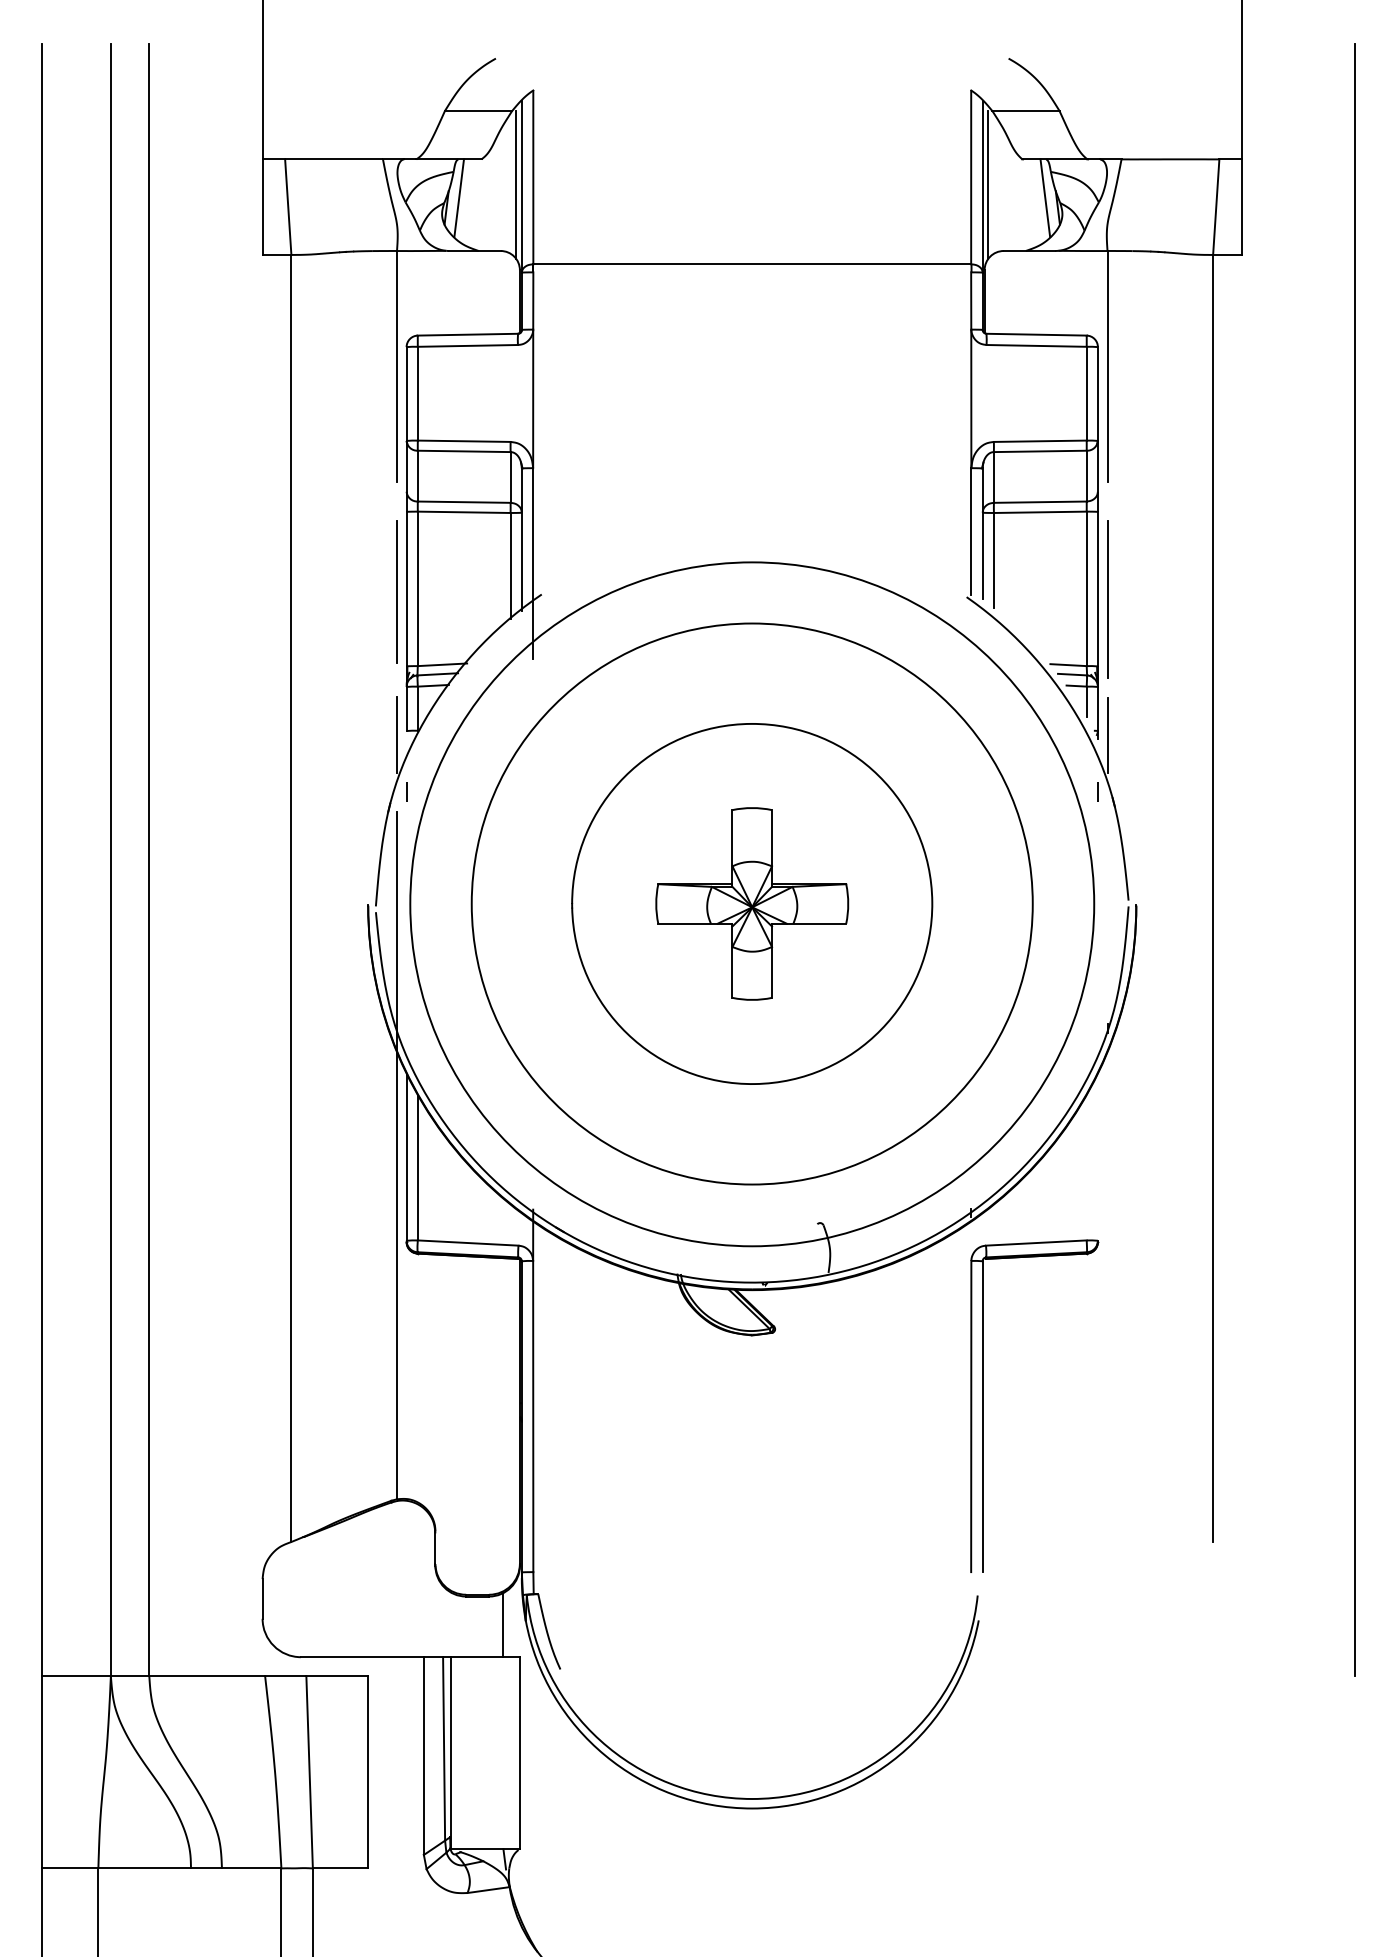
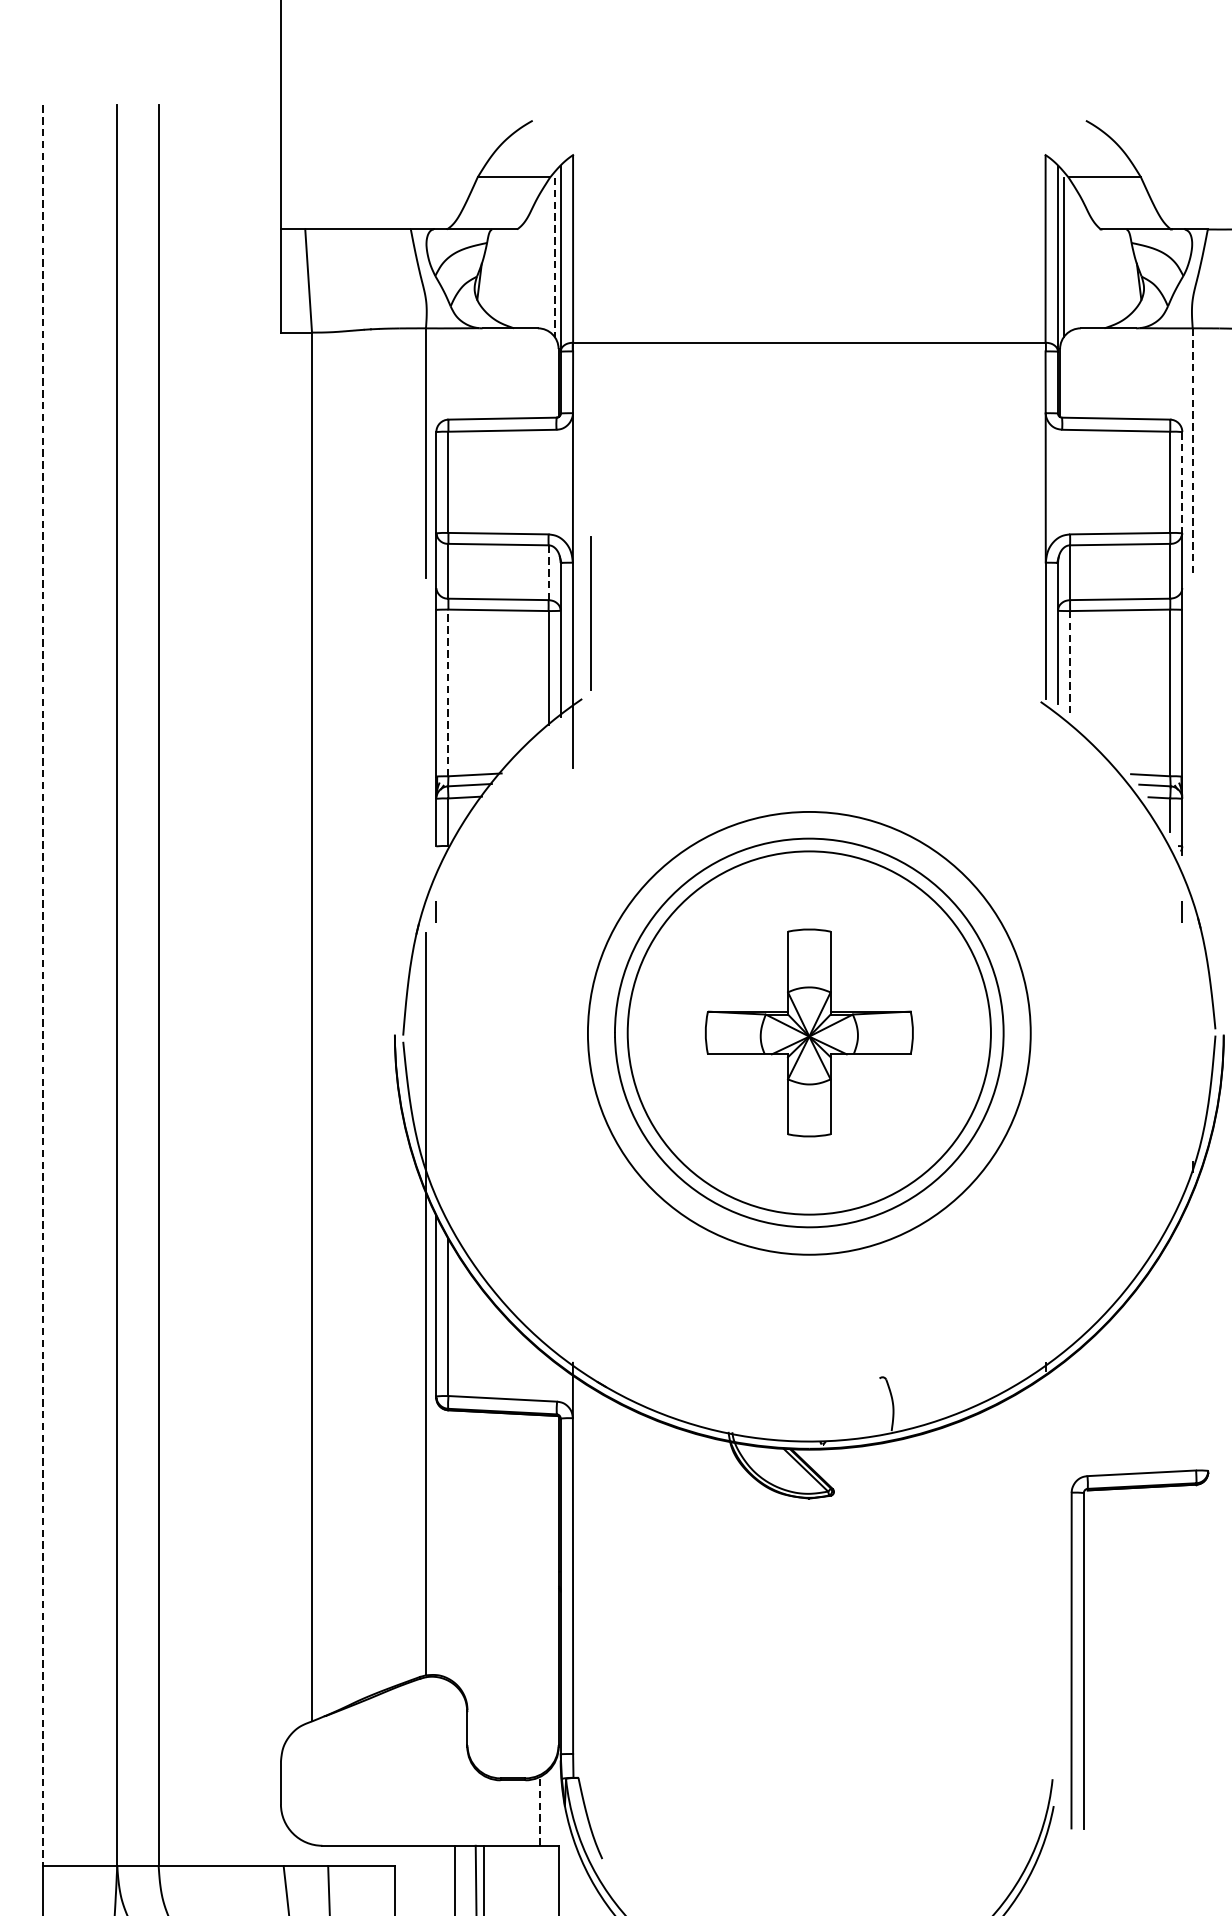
line: (516, 185) -> (554, 257), solid -> dashed
line: (458, 198) -> (492, 271), removed
line: (1045, 198) -> (1125, 271), removed
line: (1107, 366) -> (1192, 452), solid -> dashed
line: (1097, 394) -> (1181, 483), solid -> dashed
line: (510, 477) -> (548, 572), solid -> dashed
line: (993, 559) -> (1069, 661), solid -> dashed
line: (417, 588) -> (448, 692), solid -> dashed
line: (396, 591) -> (590, 612), moved
line: (1107, 599) -> (1192, 704), removed
line: (397, 734) -> (426, 850), removed
line: (1107, 735) -> (1192, 851), removed
line: (41, 860) -> (42, 986), solid -> dashed
circle: (751, 903) -> (808, 1032), size x0.6
circle: (752, 904) -> (809, 1033), size x0.6
part: (983, 1405) -> (1084, 1648), moved
line: (502, 1625) -> (539, 1811), solid -> dashed

